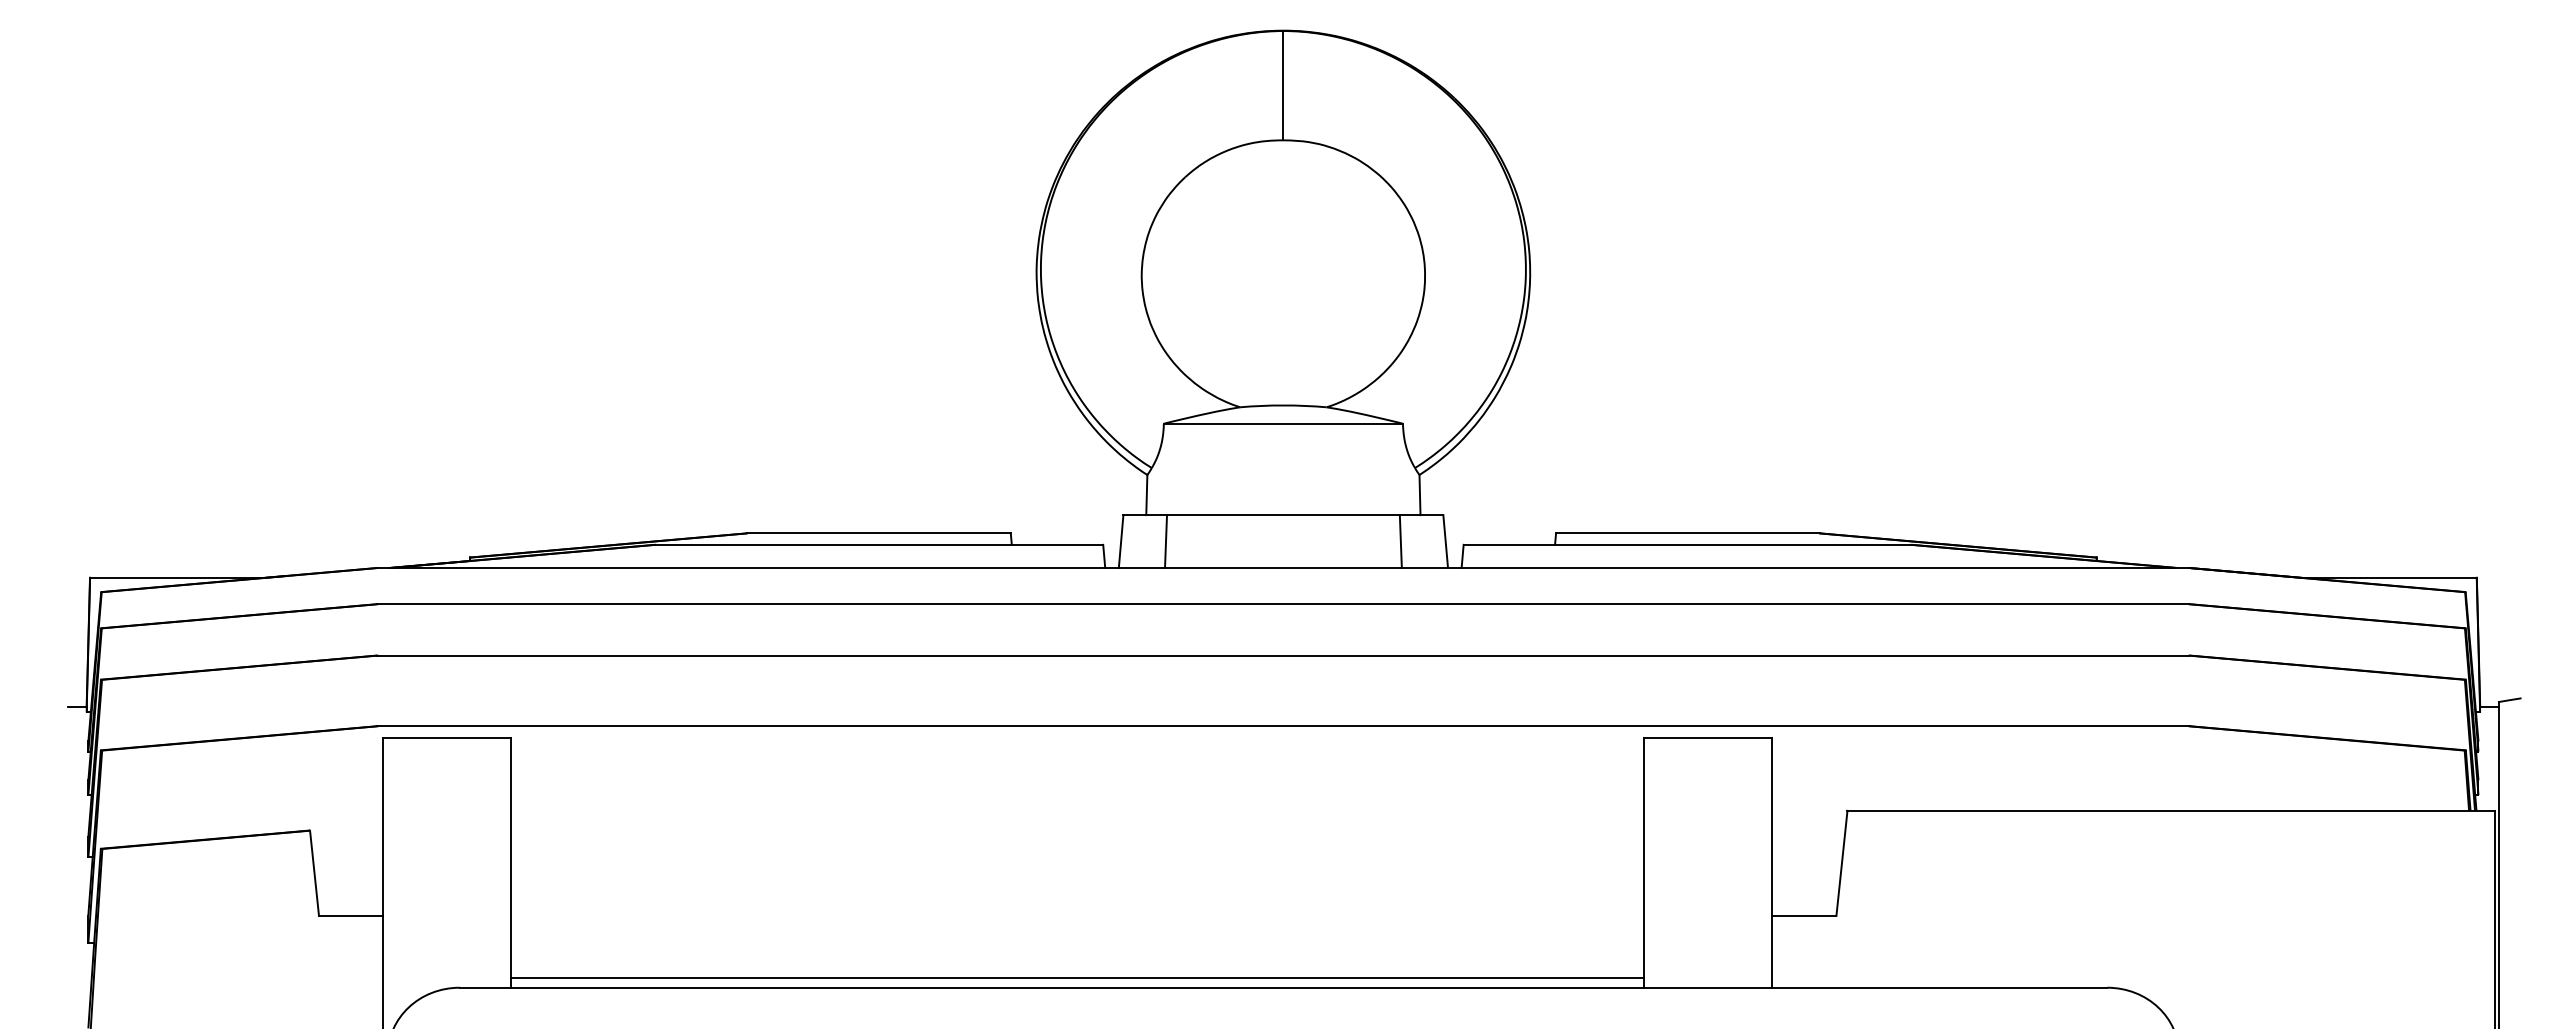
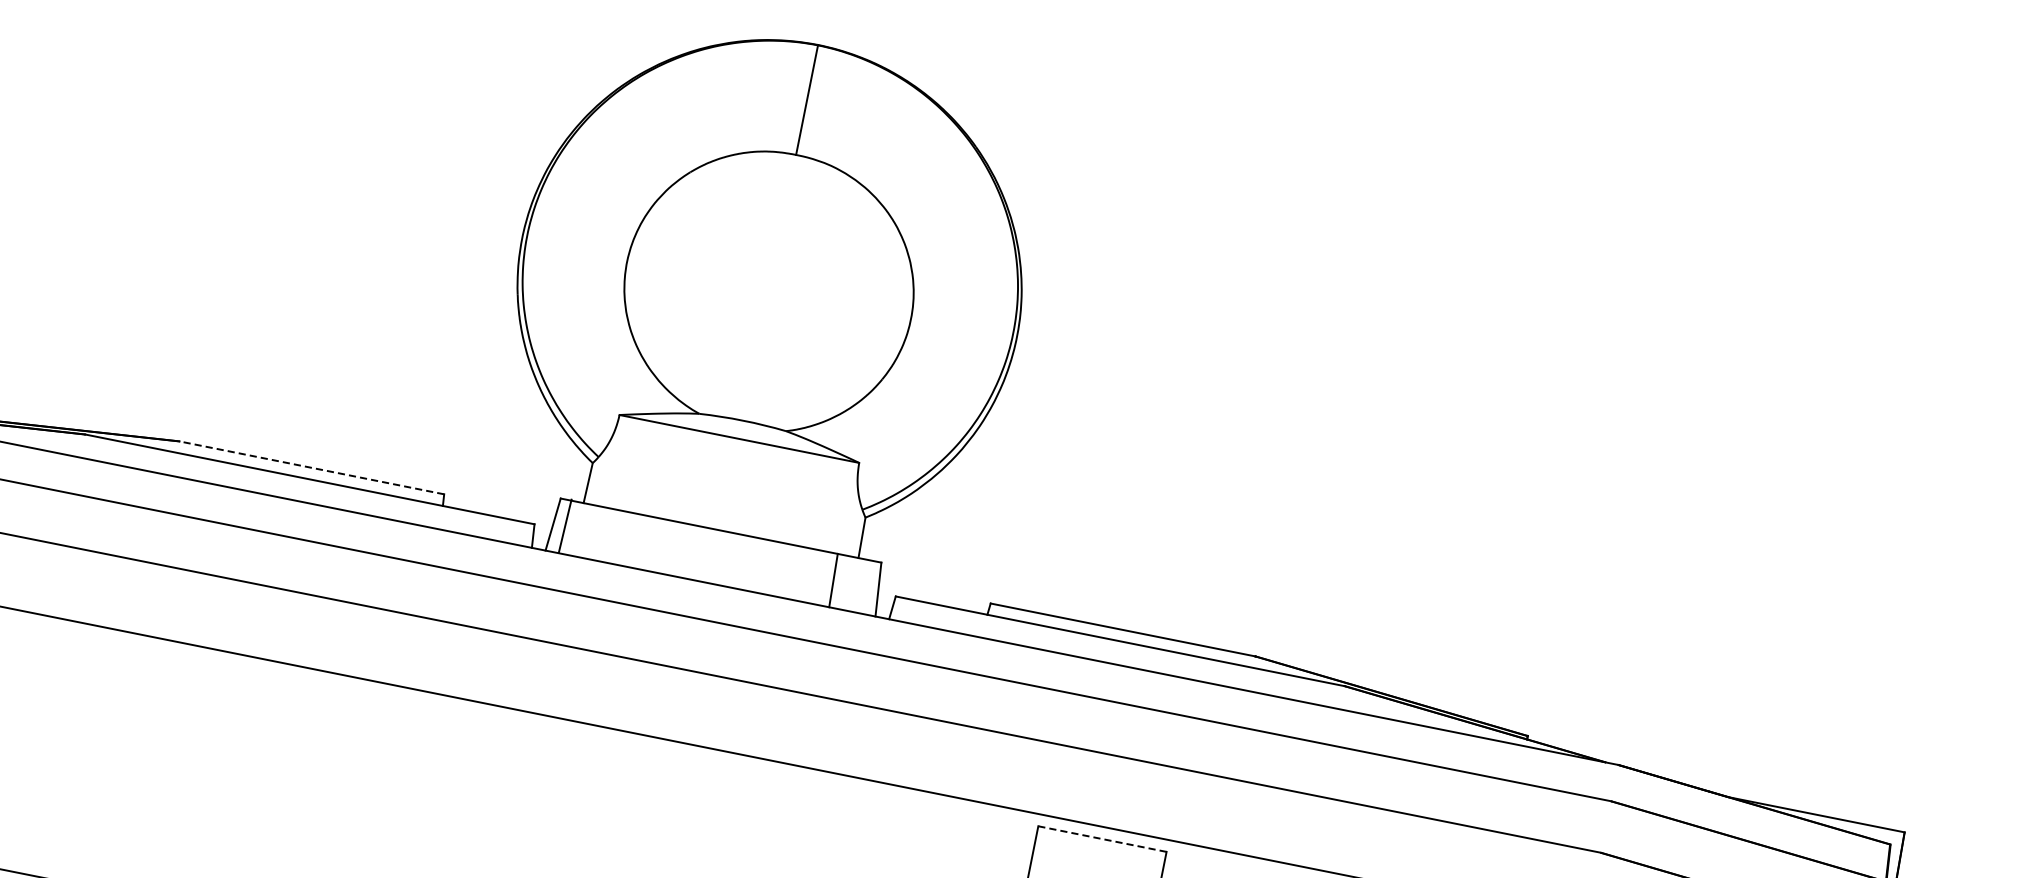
line: (878, 533) -> (311, 467), solid -> dashed
line: (1166, 541) -> (565, 525), moved
line: (1708, 738) -> (1102, 839), solid -> dashed

